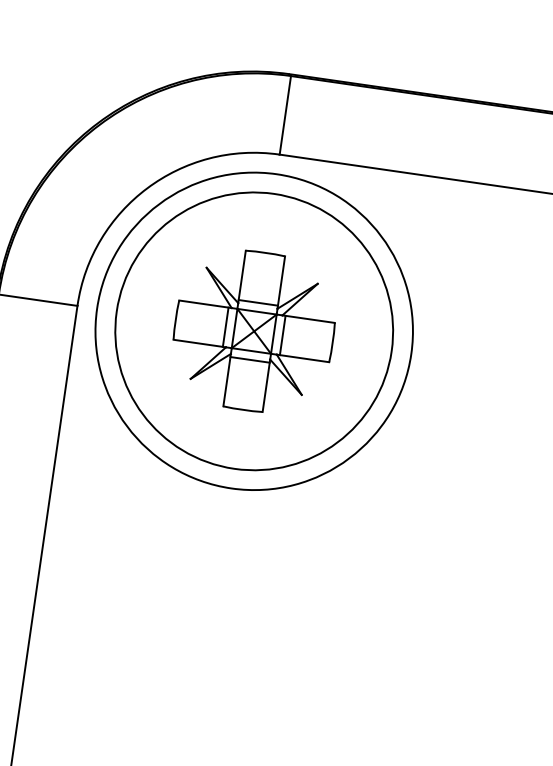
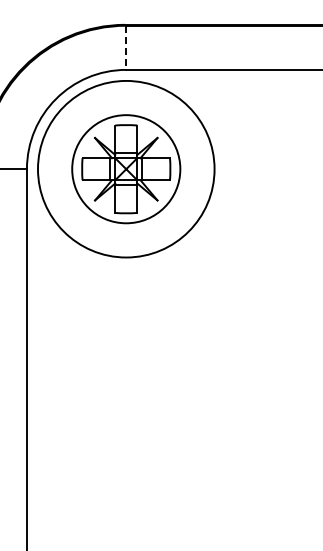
line: (285, 116) -> (126, 48), solid -> dashed
circle: (254, 330) -> (126, 168), size x0.7

